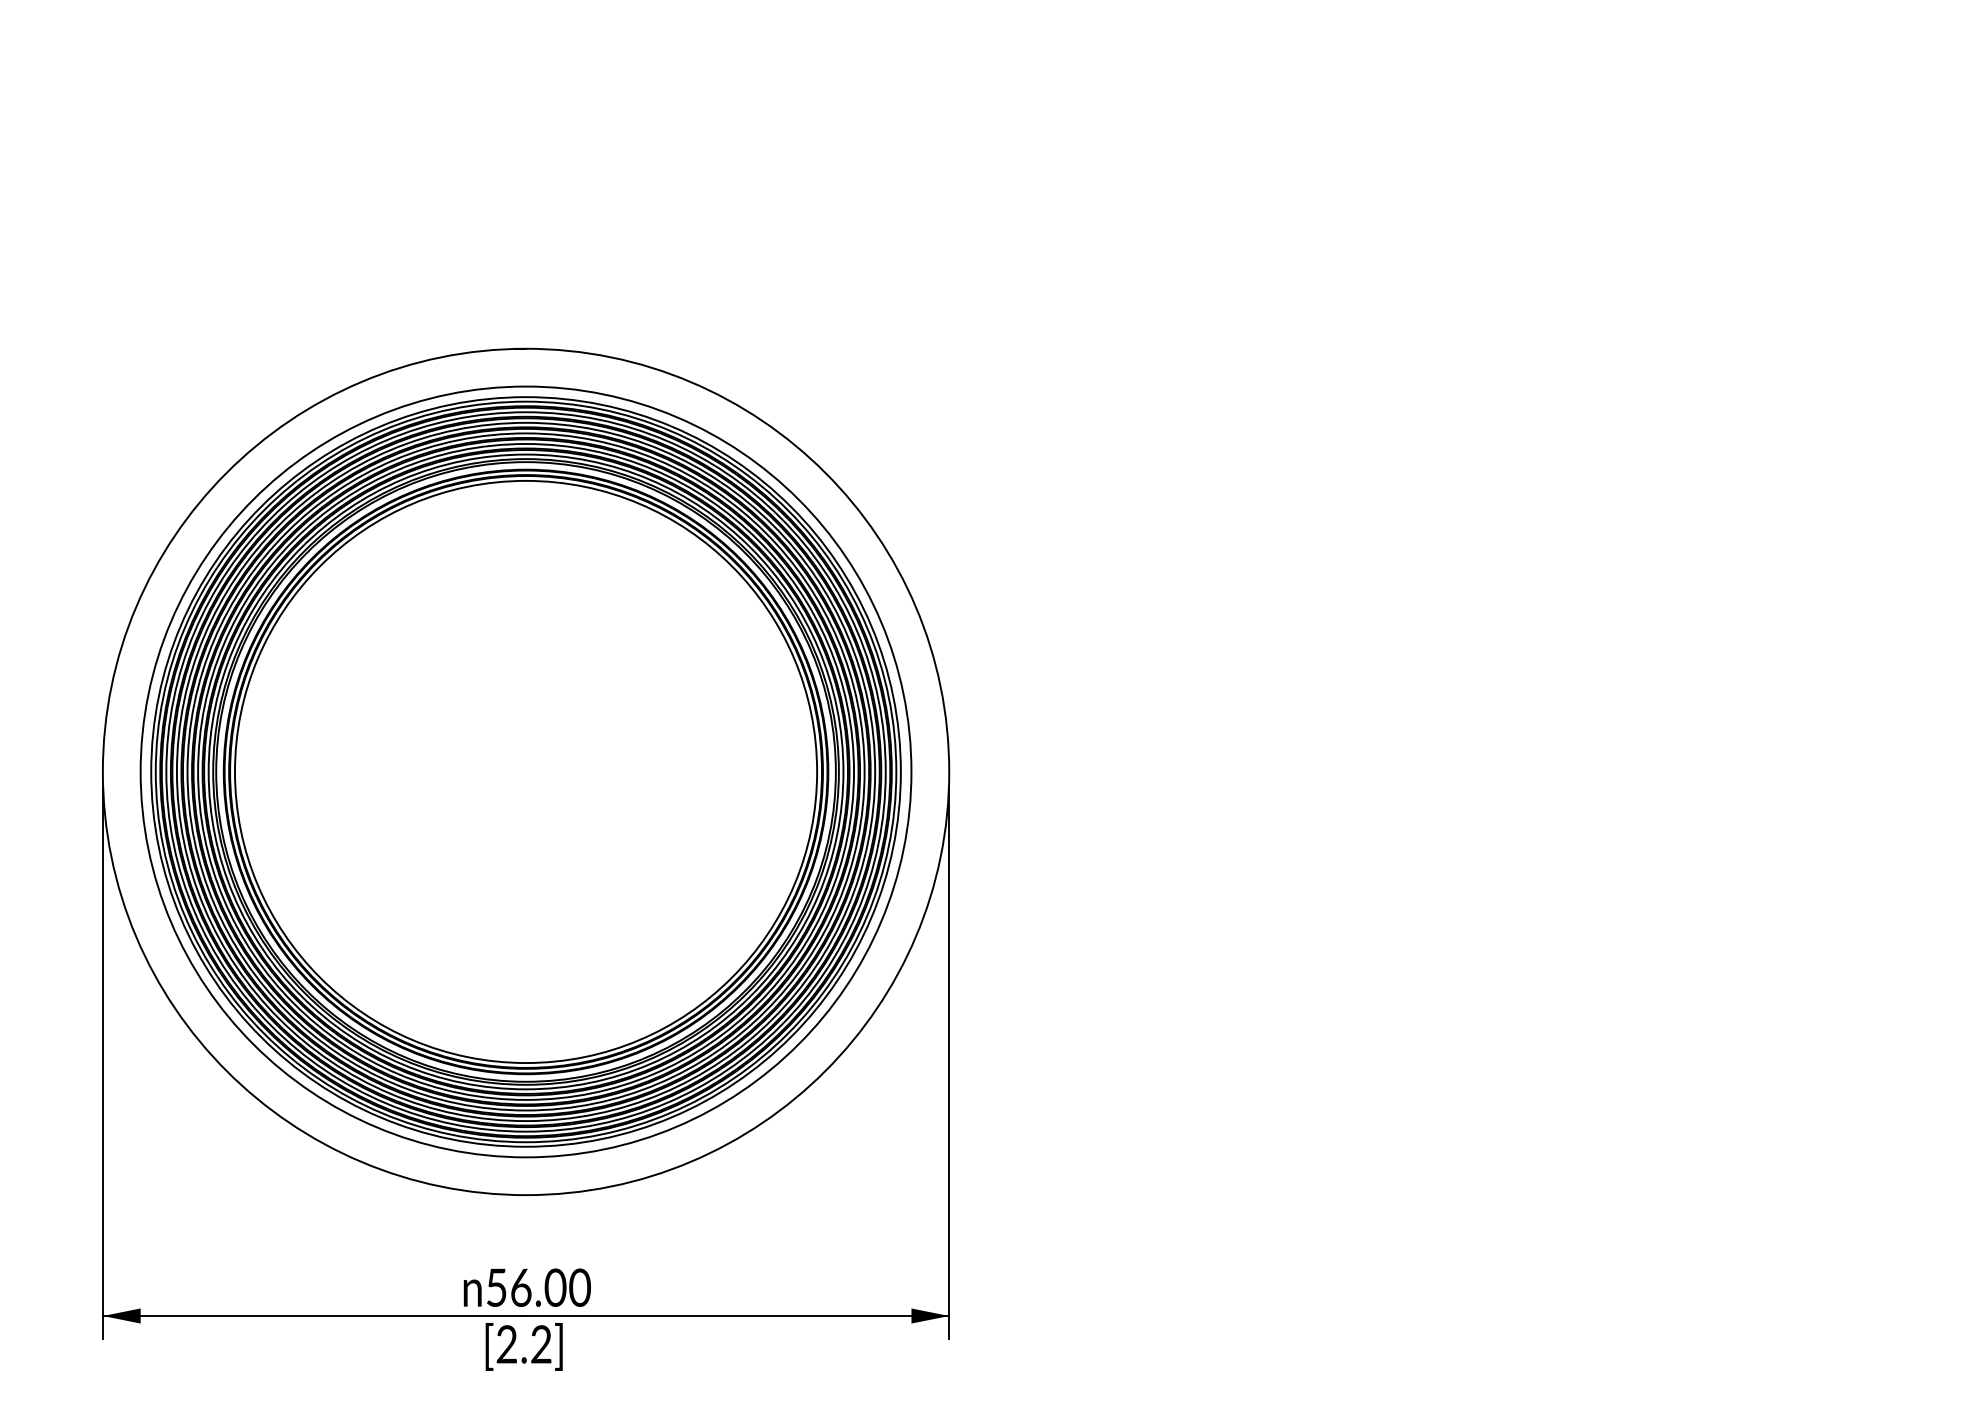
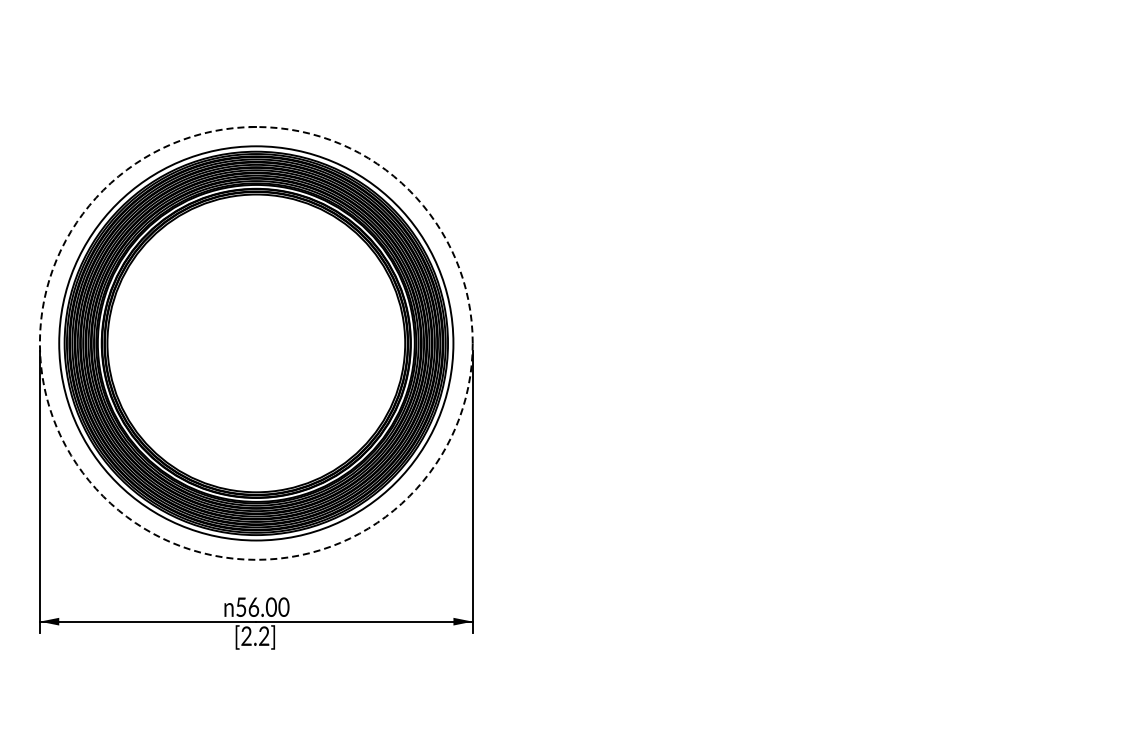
circle: (524, 770) -> (255, 342), solid -> dashed

